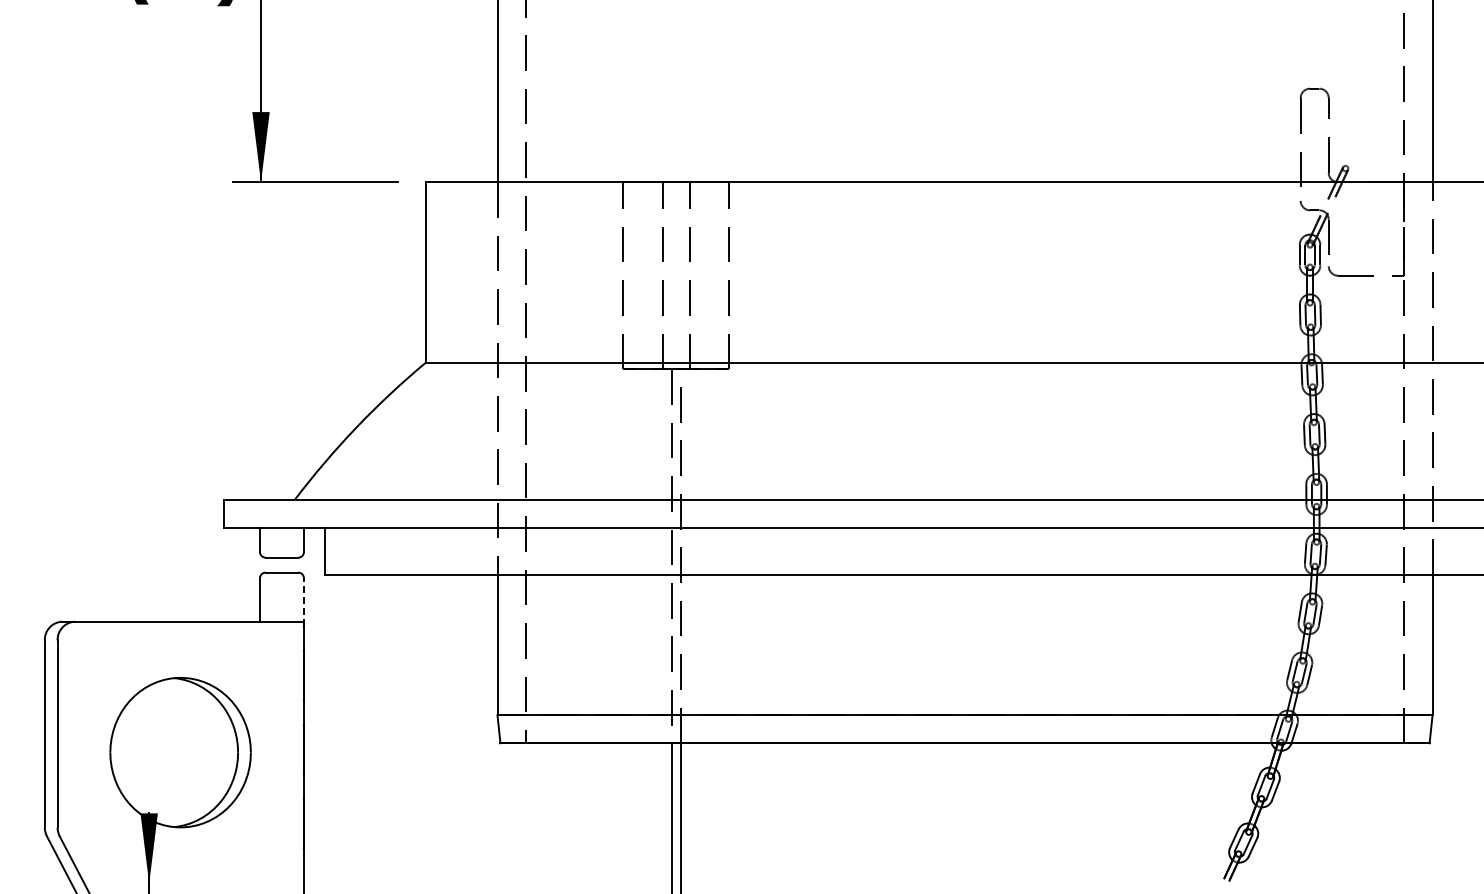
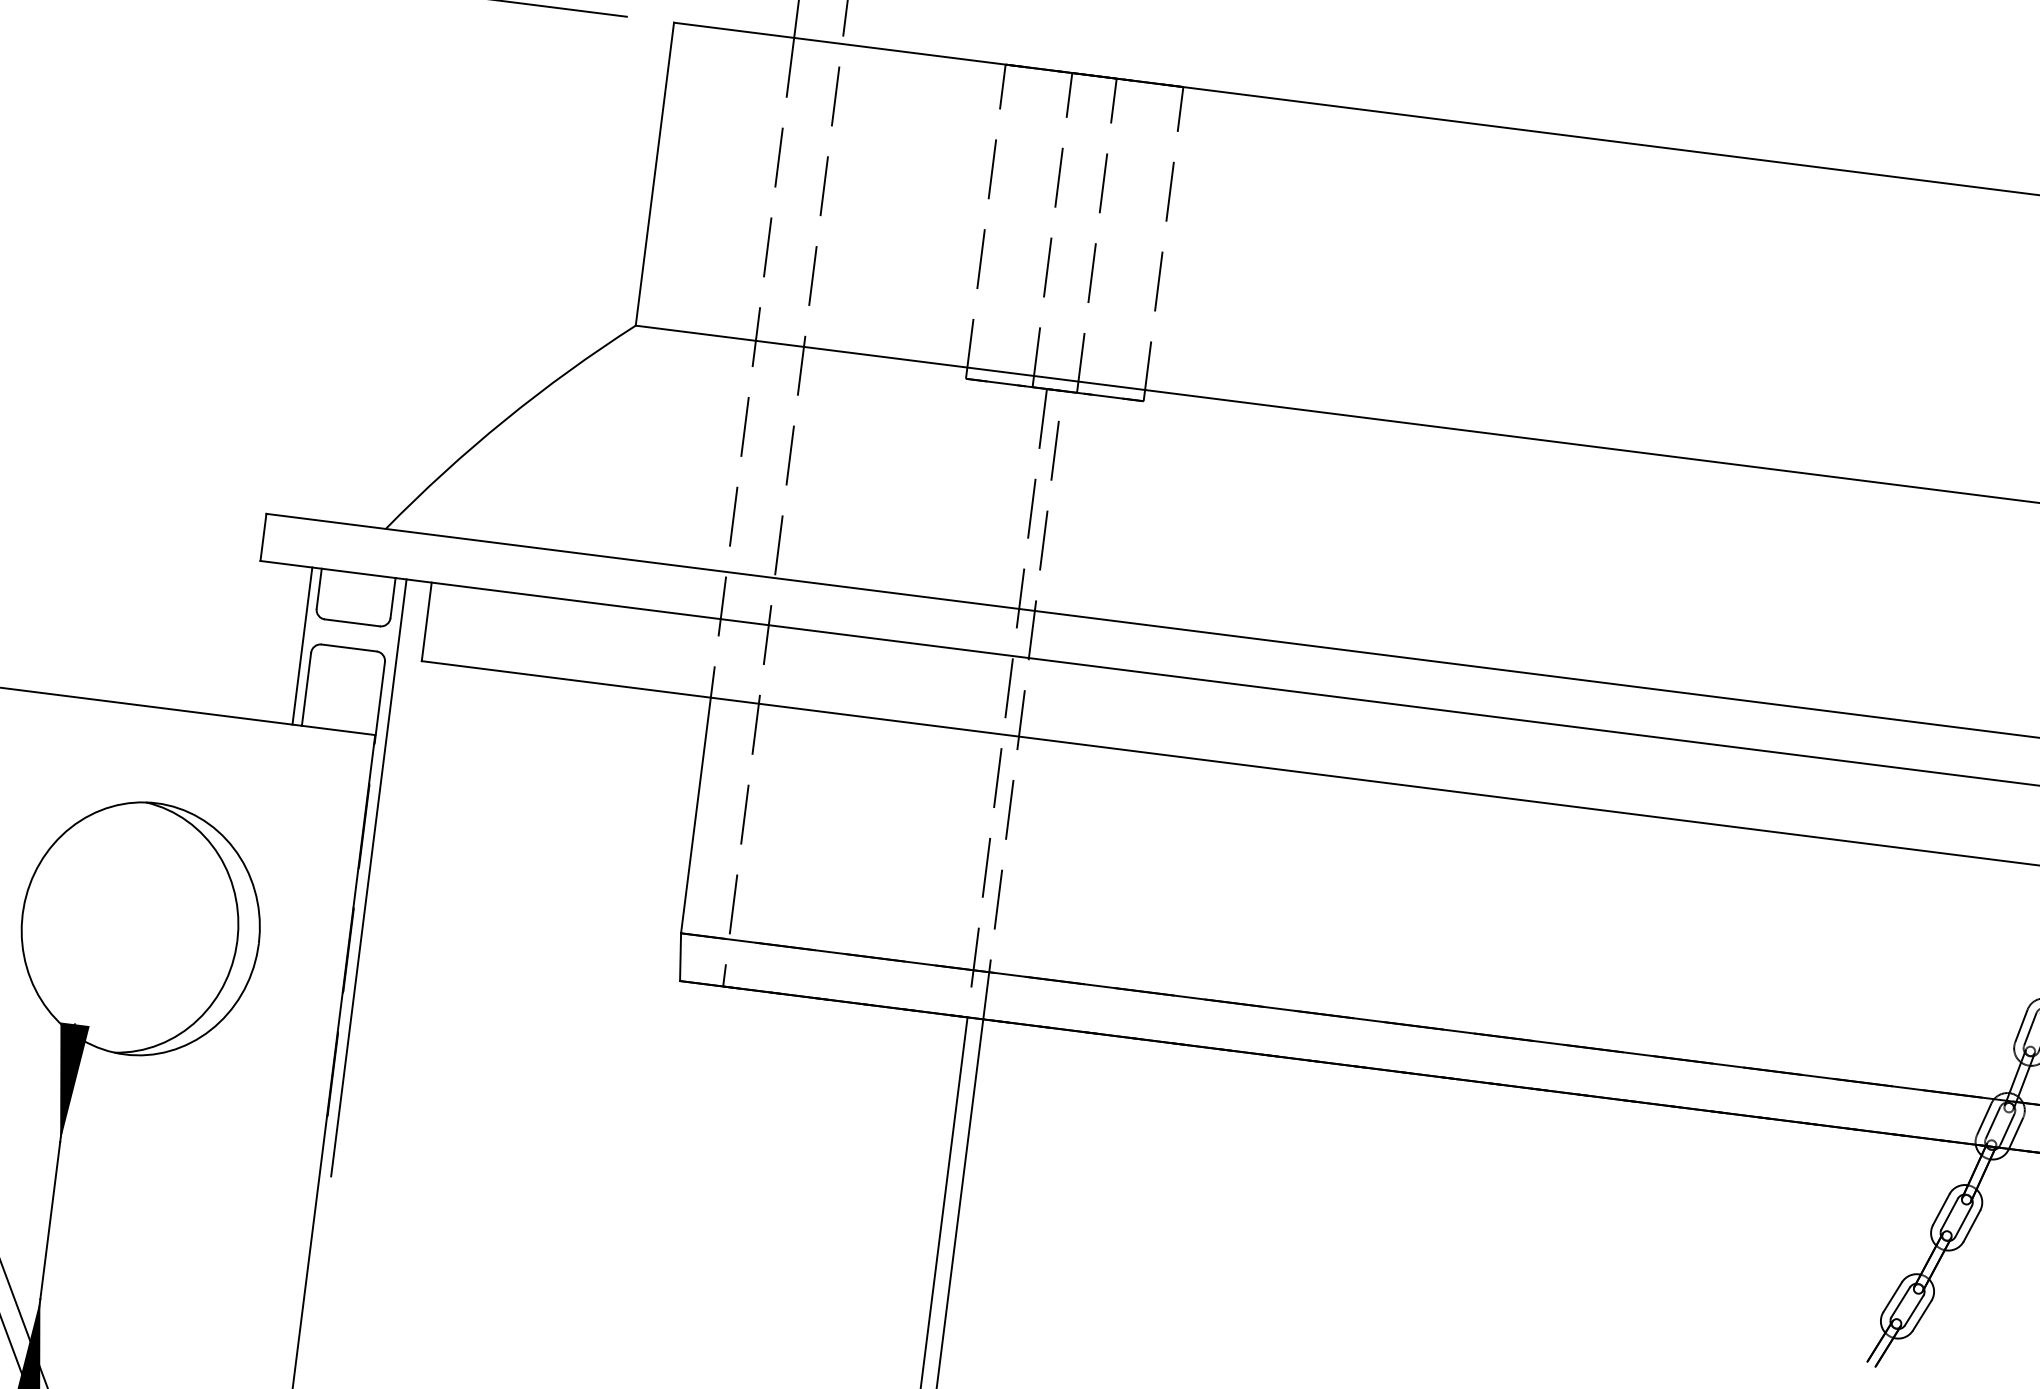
line: (254, 574) -> (302, 645), added
line: (303, 602) -> (379, 702), dashed -> solid
line: (310, 705) -> (368, 877), added

